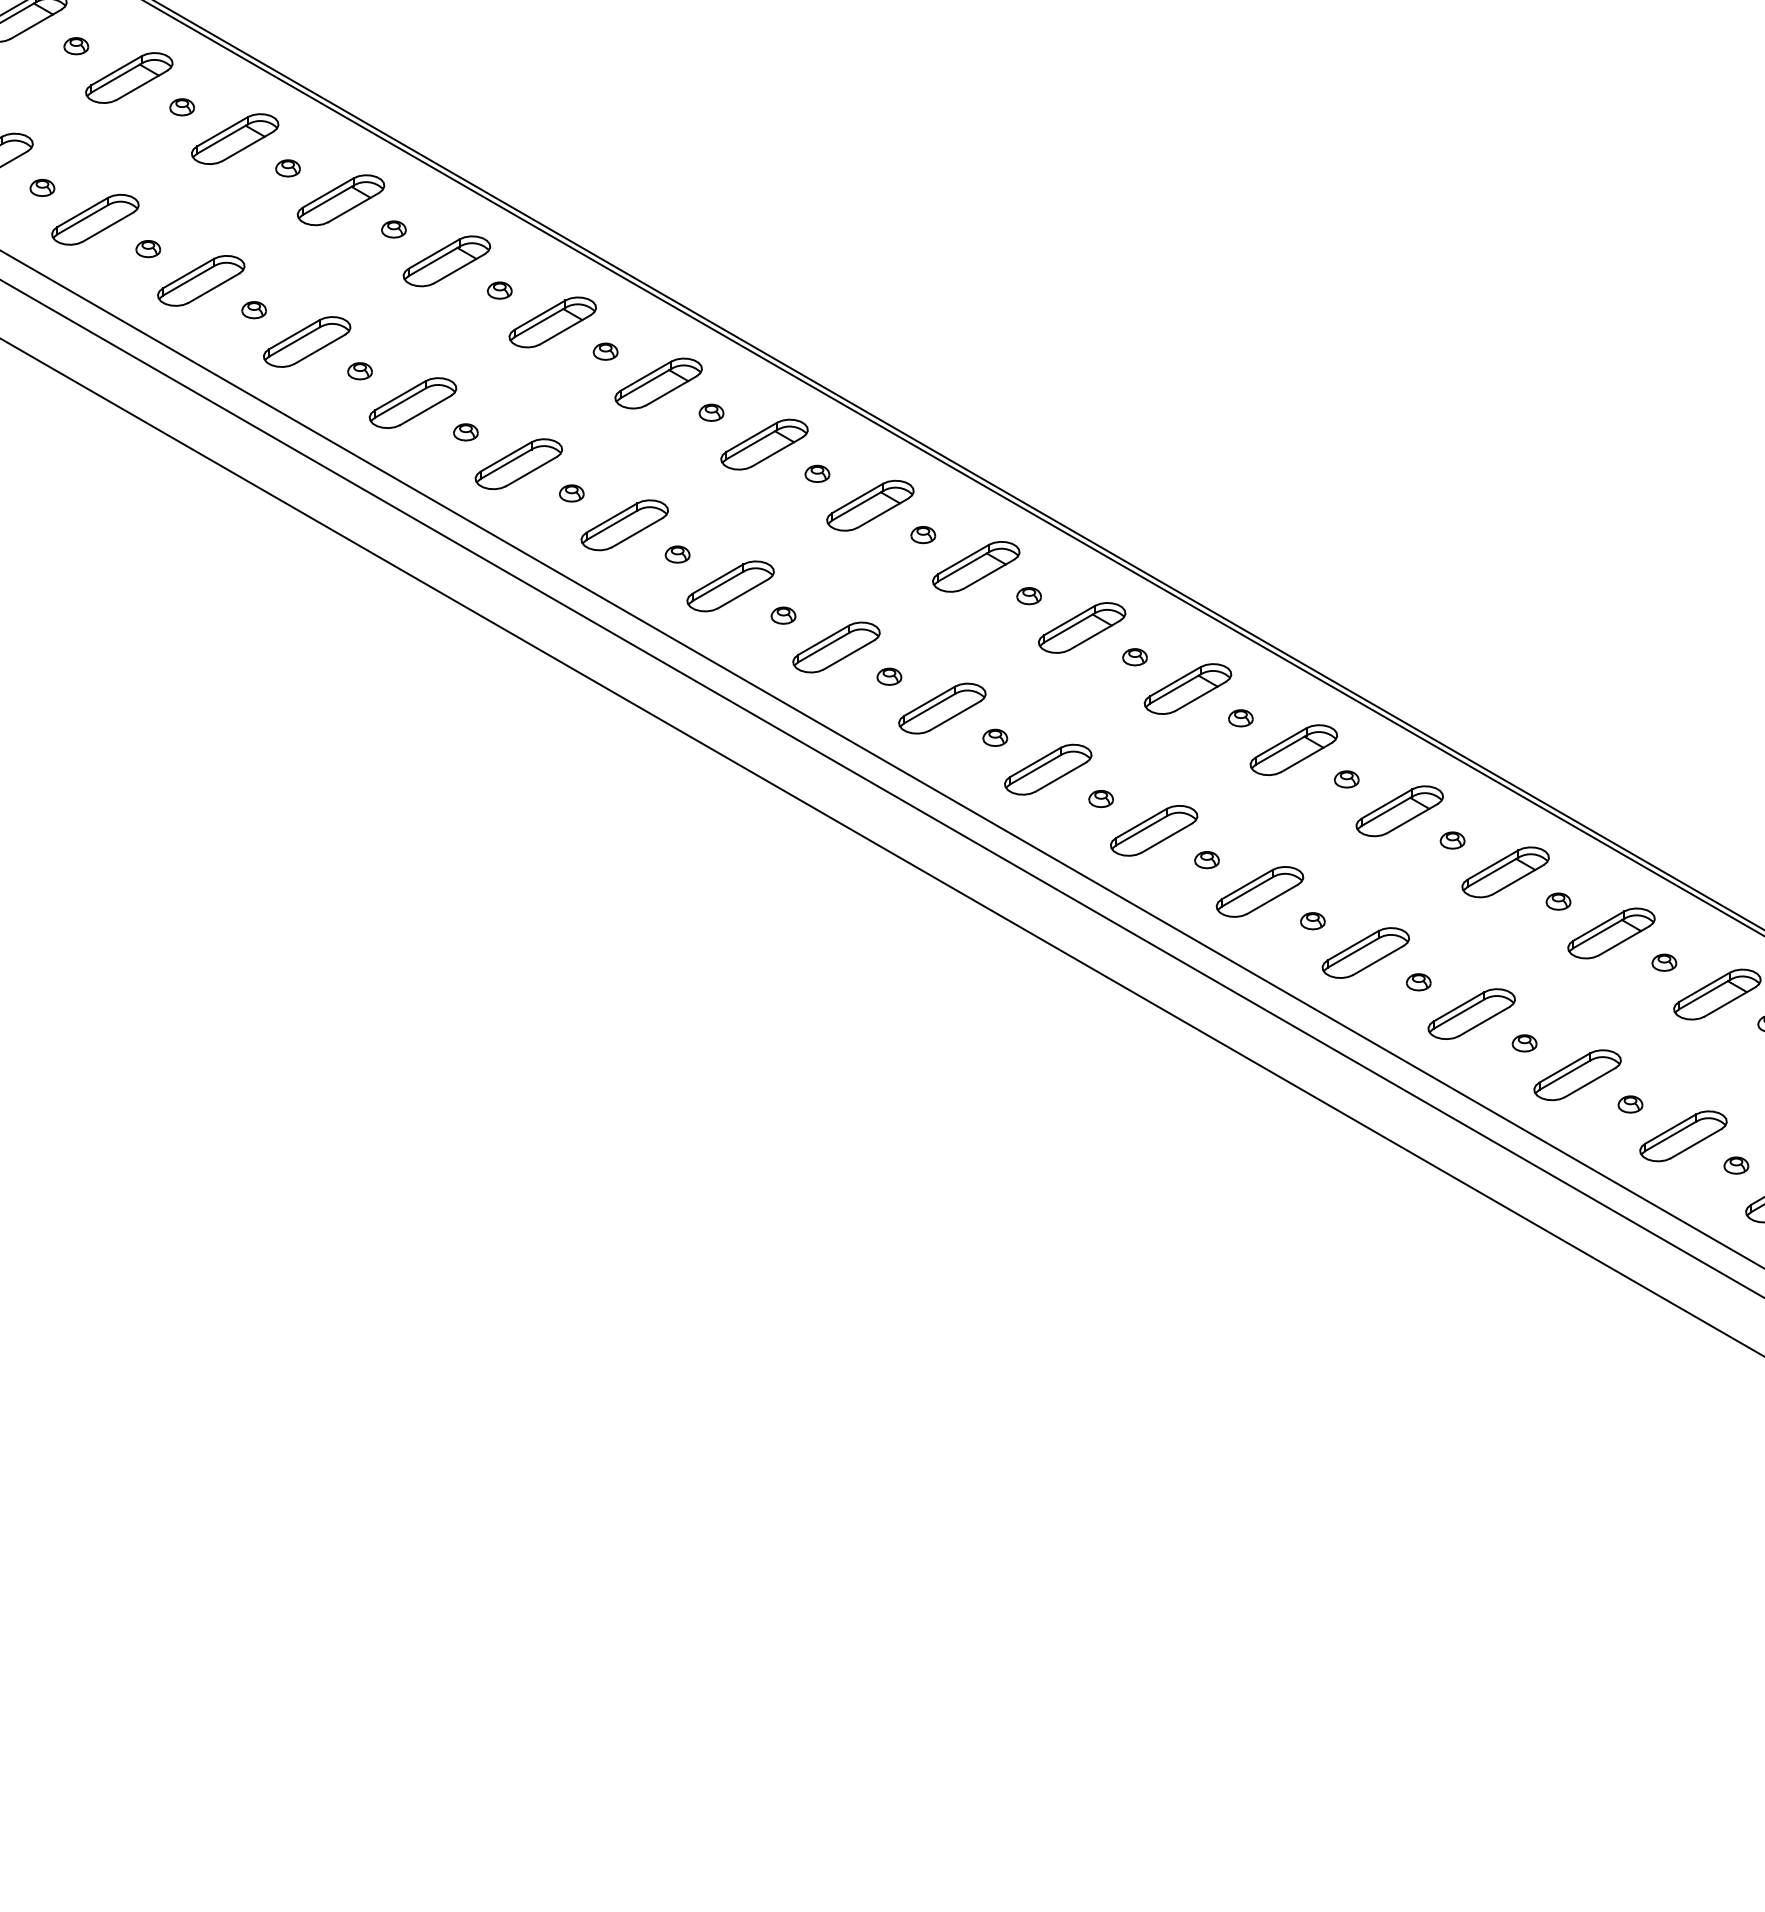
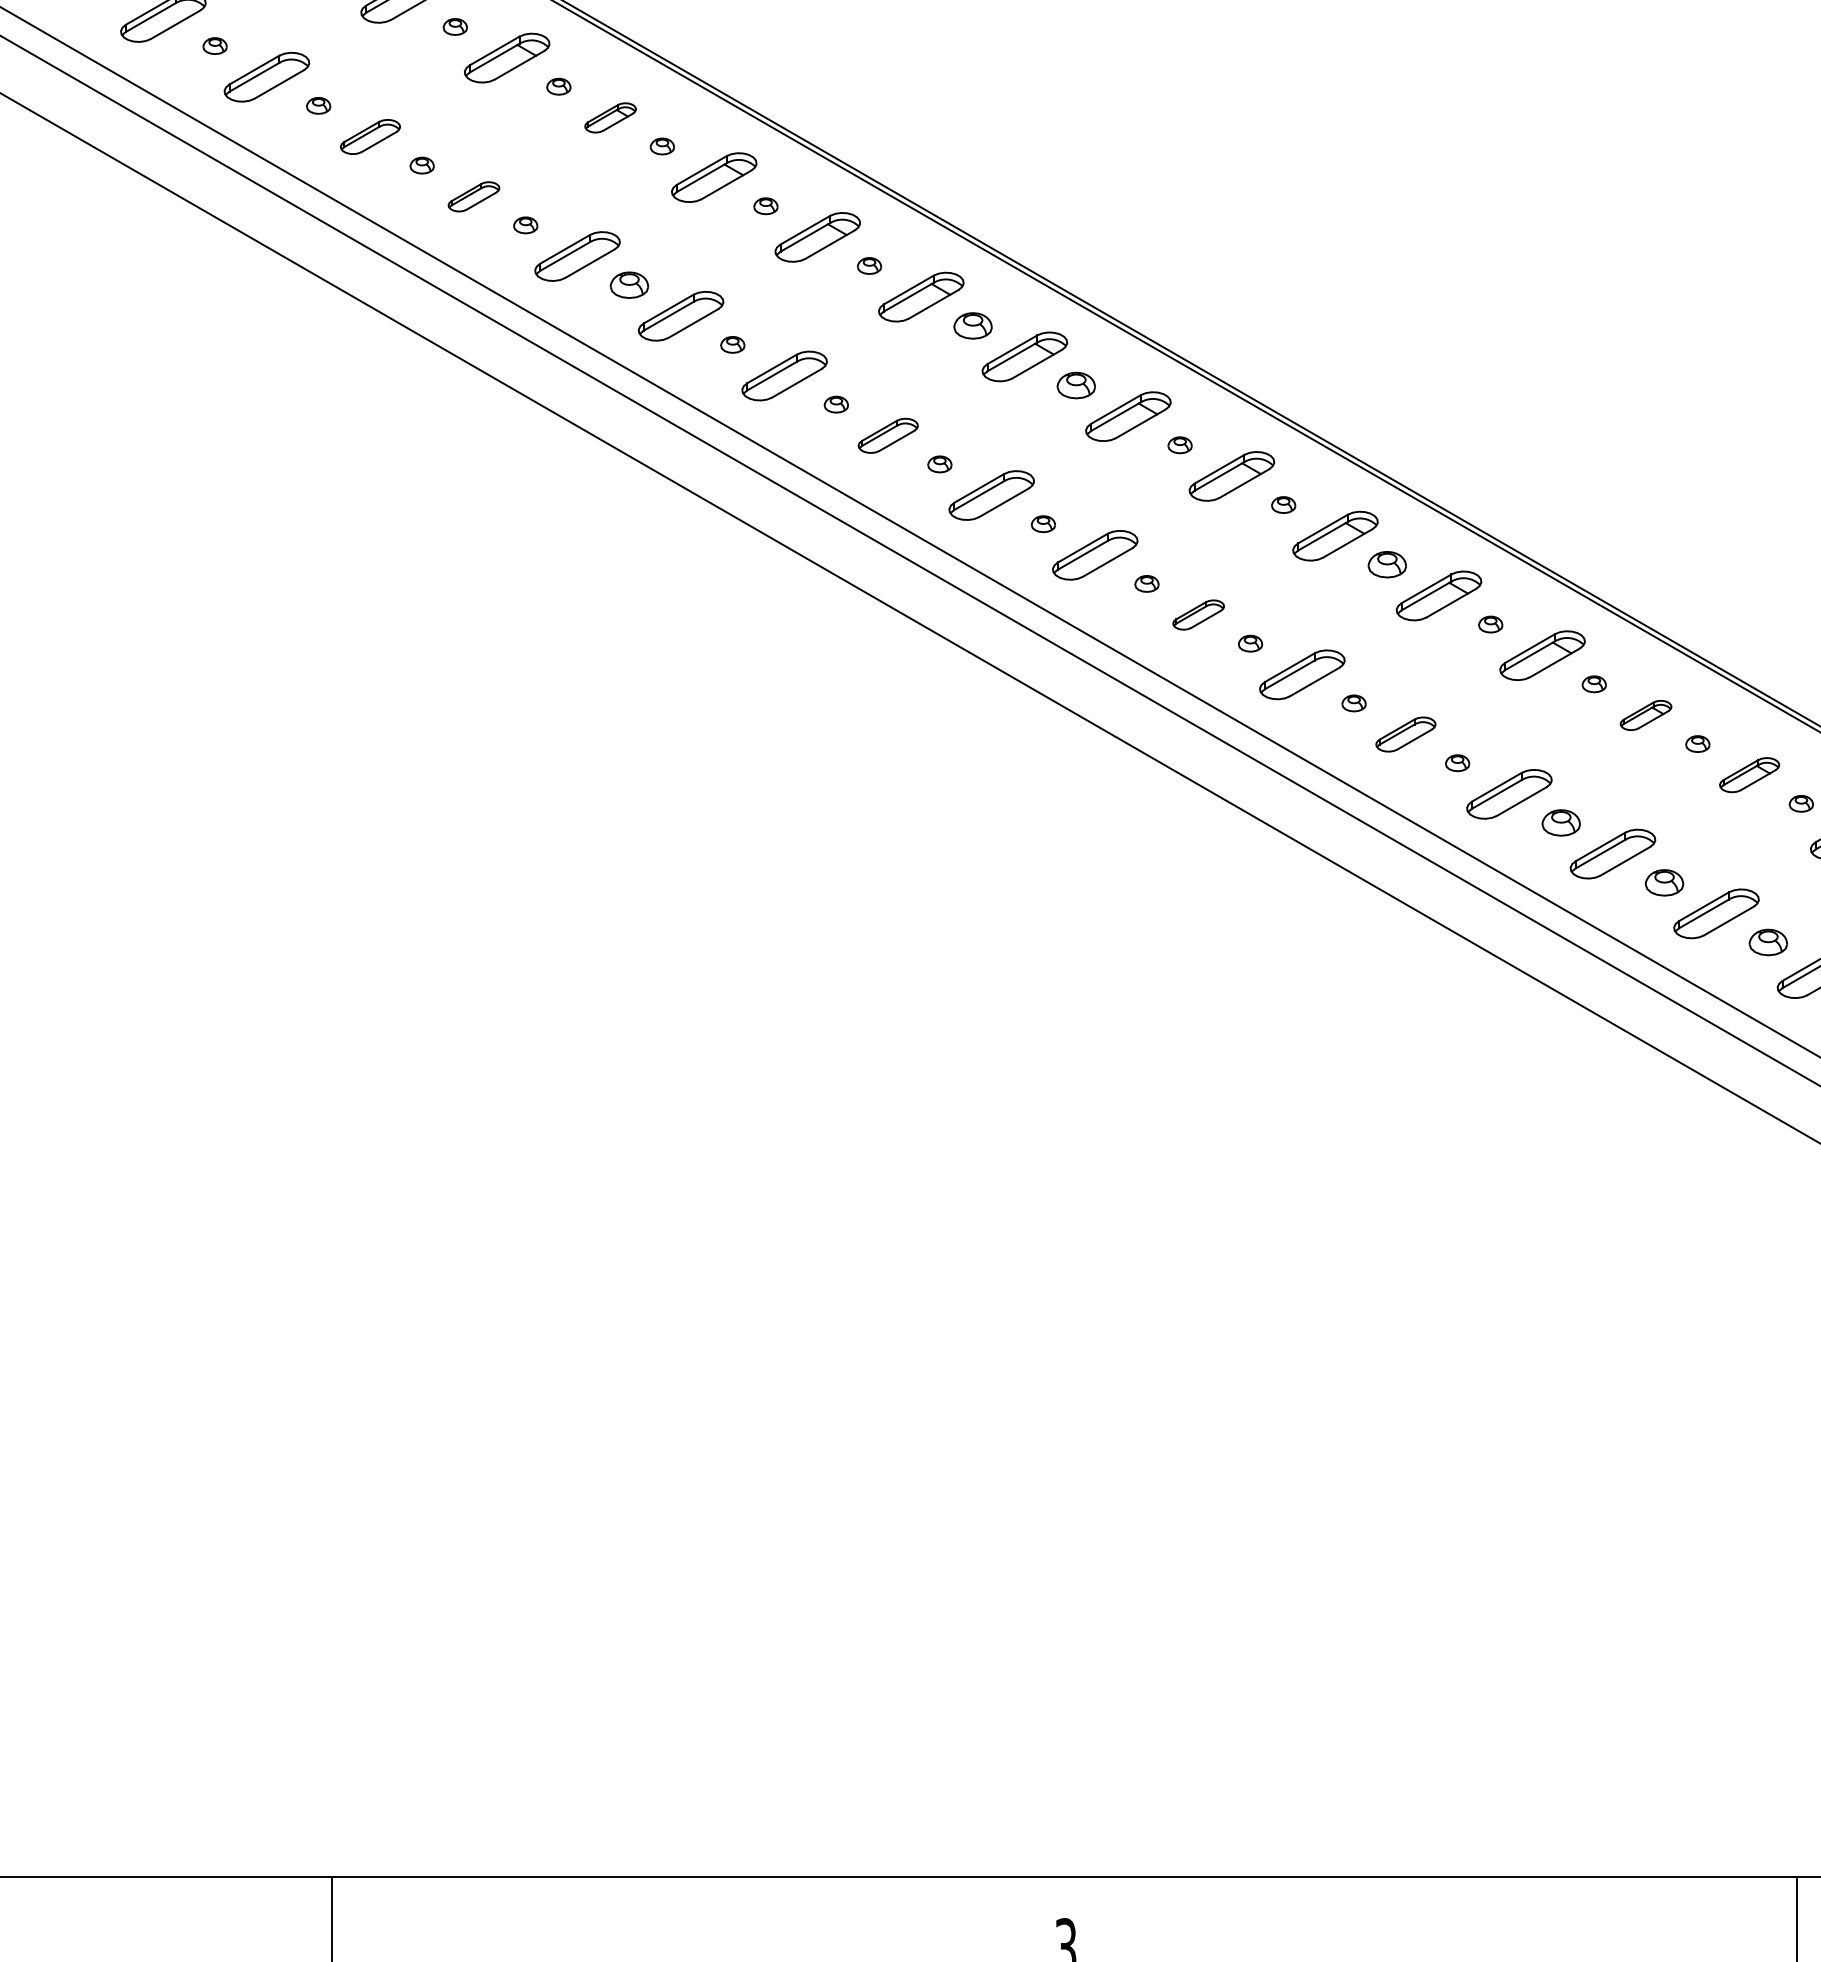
part: (446, 260) -> (610, 117), size x0.6
part: (201, 280) -> (370, 136), size x0.7
part: (306, 341) -> (473, 196), size x0.6
part: (465, 431) -> (628, 284), size x1.6
part: (816, 473) -> (972, 325), size x1.6
part: (923, 534) -> (1076, 385), size x1.6
part: (730, 586) -> (888, 435), size x0.7
part: (1240, 718) -> (1386, 564), size x1.6
part: (1047, 769) -> (1198, 614), size x0.6
part: (1505, 872) -> (1645, 715), size x0.6
part: (1259, 891) -> (1405, 734), size x0.7
part: (1611, 932) -> (1749, 774), size x0.7
part: (1418, 981) -> (1560, 822), size x1.6
part: (1524, 1043) -> (1664, 882), size x1.6
part: (1629, 1104) -> (1767, 942), size x1.6

